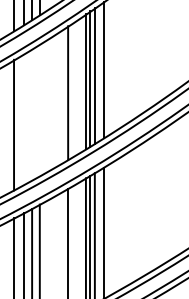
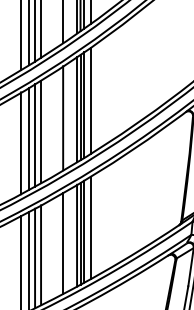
line: (40, 109) -> (41, 131), added
line: (32, 115) -> (35, 135), added
line: (23, 118) -> (28, 138), added

